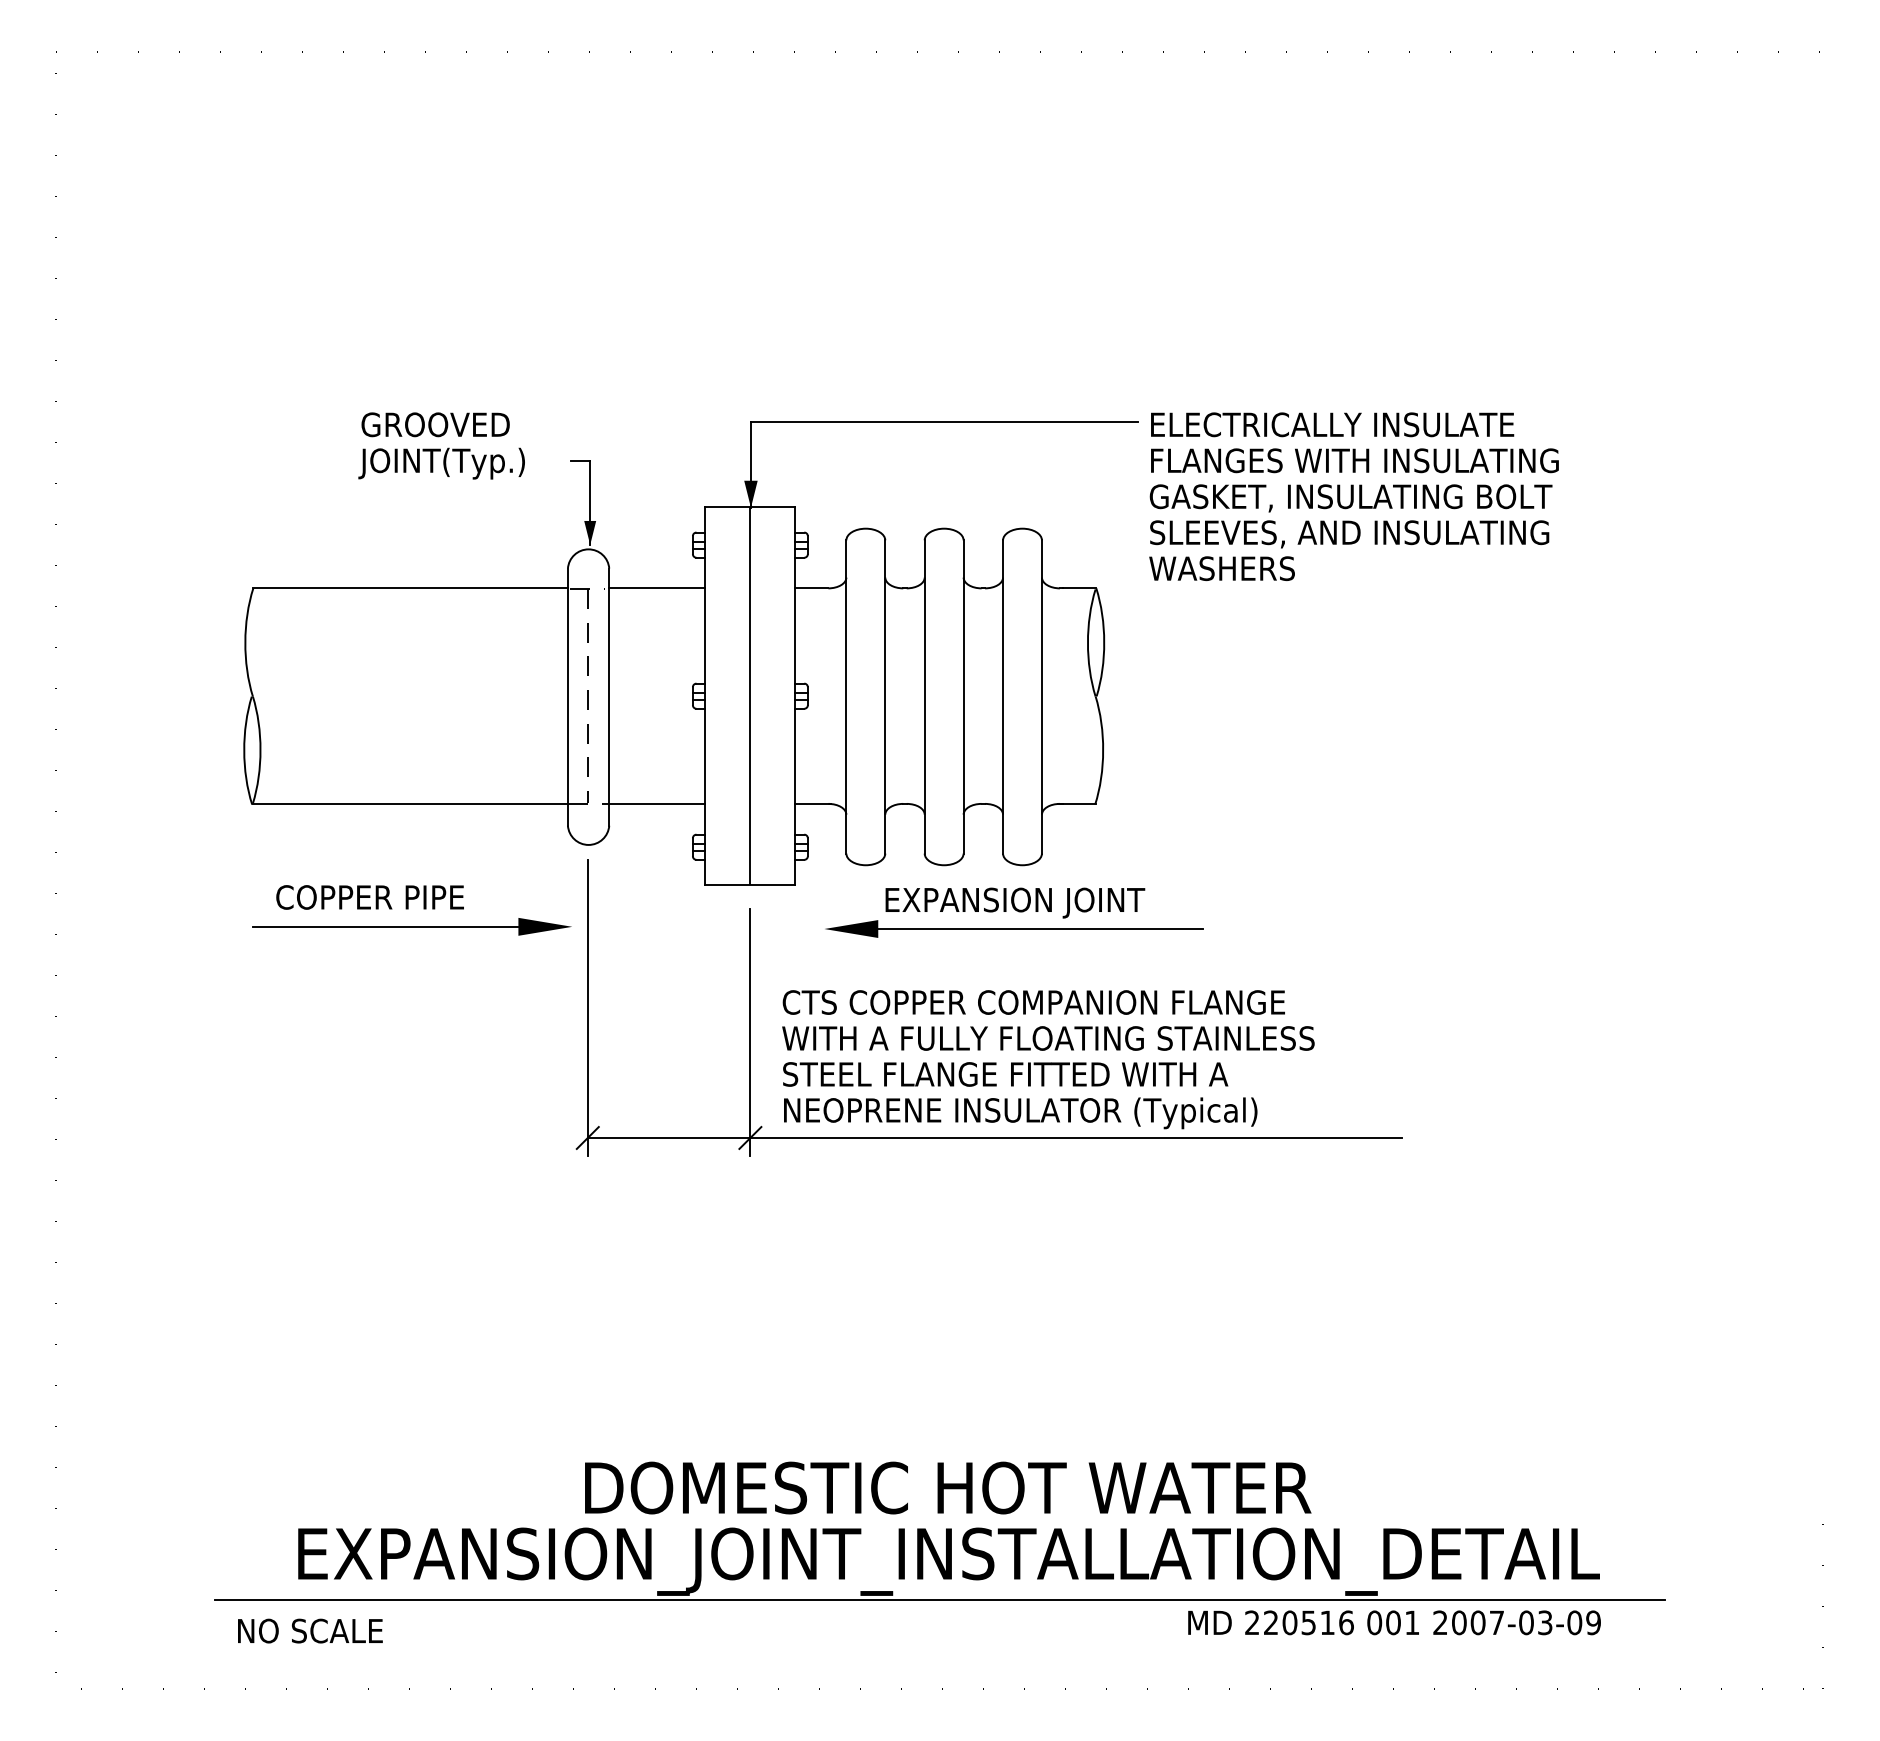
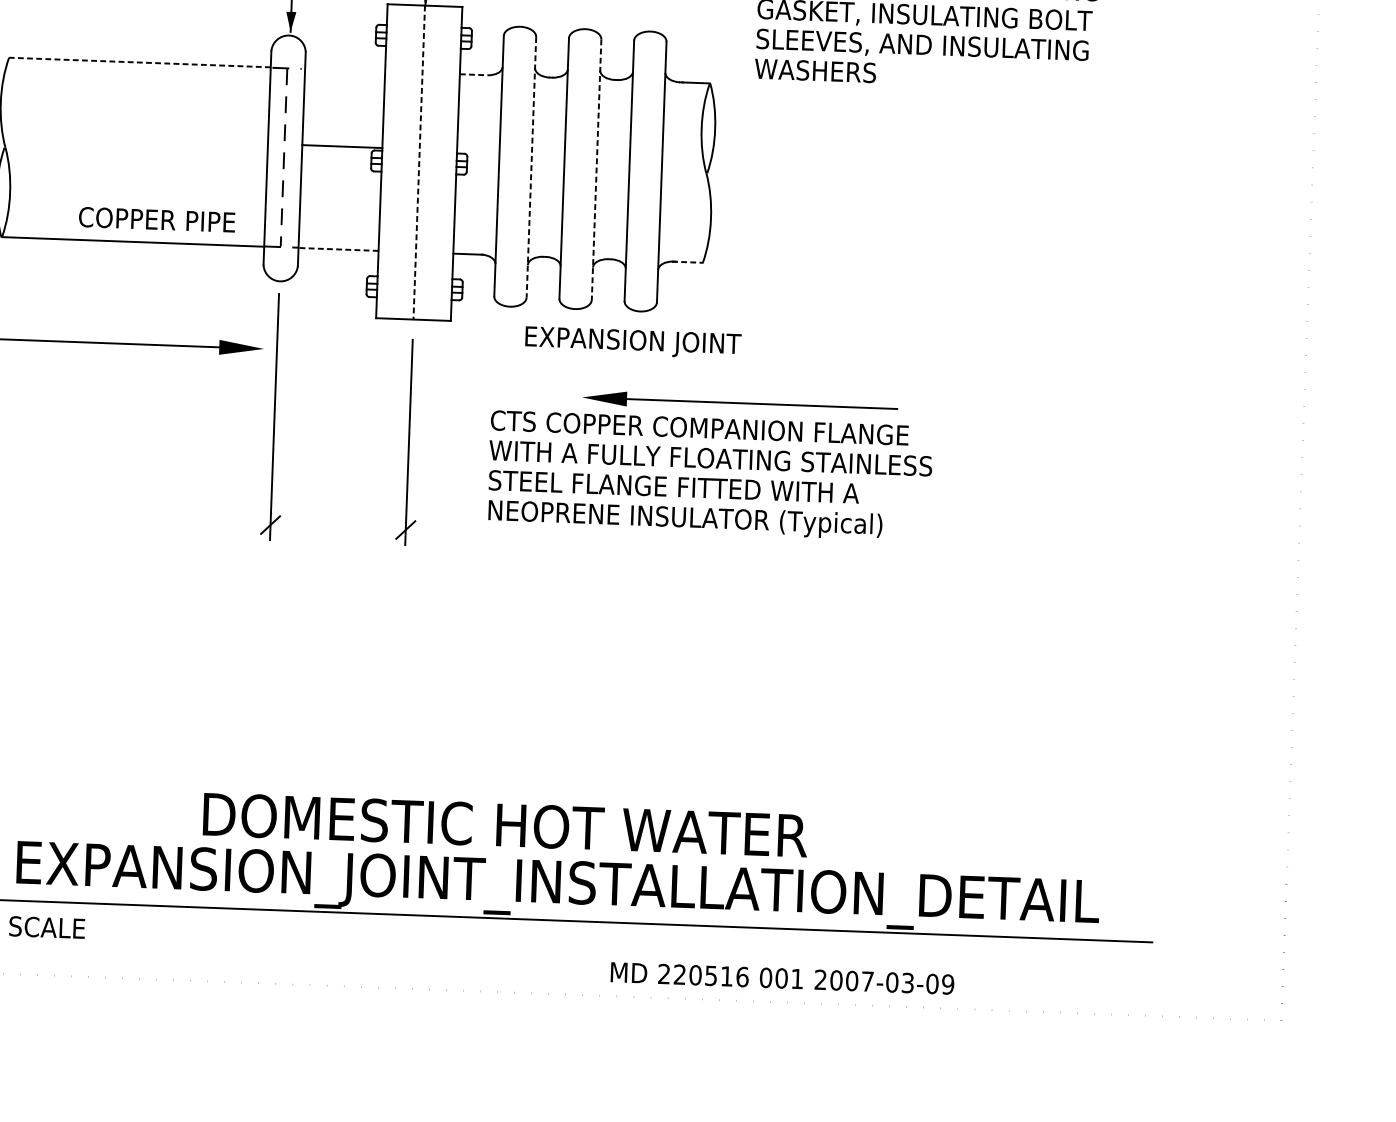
line: (410, 588) -> (139, 62), solid -> dashed
line: (657, 588) -> (342, 146), moved
line: (811, 588) -> (473, 74), solid -> dashed
line: (750, 696) -> (419, 162), solid -> dashed
line: (885, 696) -> (531, 166), solid -> dashed
line: (963, 696) -> (596, 169), solid -> dashed
line: (656, 804) -> (337, 249), solid -> dashed
line: (1077, 804) -> (688, 262), solid -> dashed
text: (369, 897) -> (156, 219), moved
part: (1014, 928) -> (740, 402), moved
text: (1048, 1059) -> (710, 475), moved
line: (994, 1138) -> (608, 537), removed
text: (948, 1487) -> (505, 824), moved
text: (1394, 1622) -> (782, 978), moved

